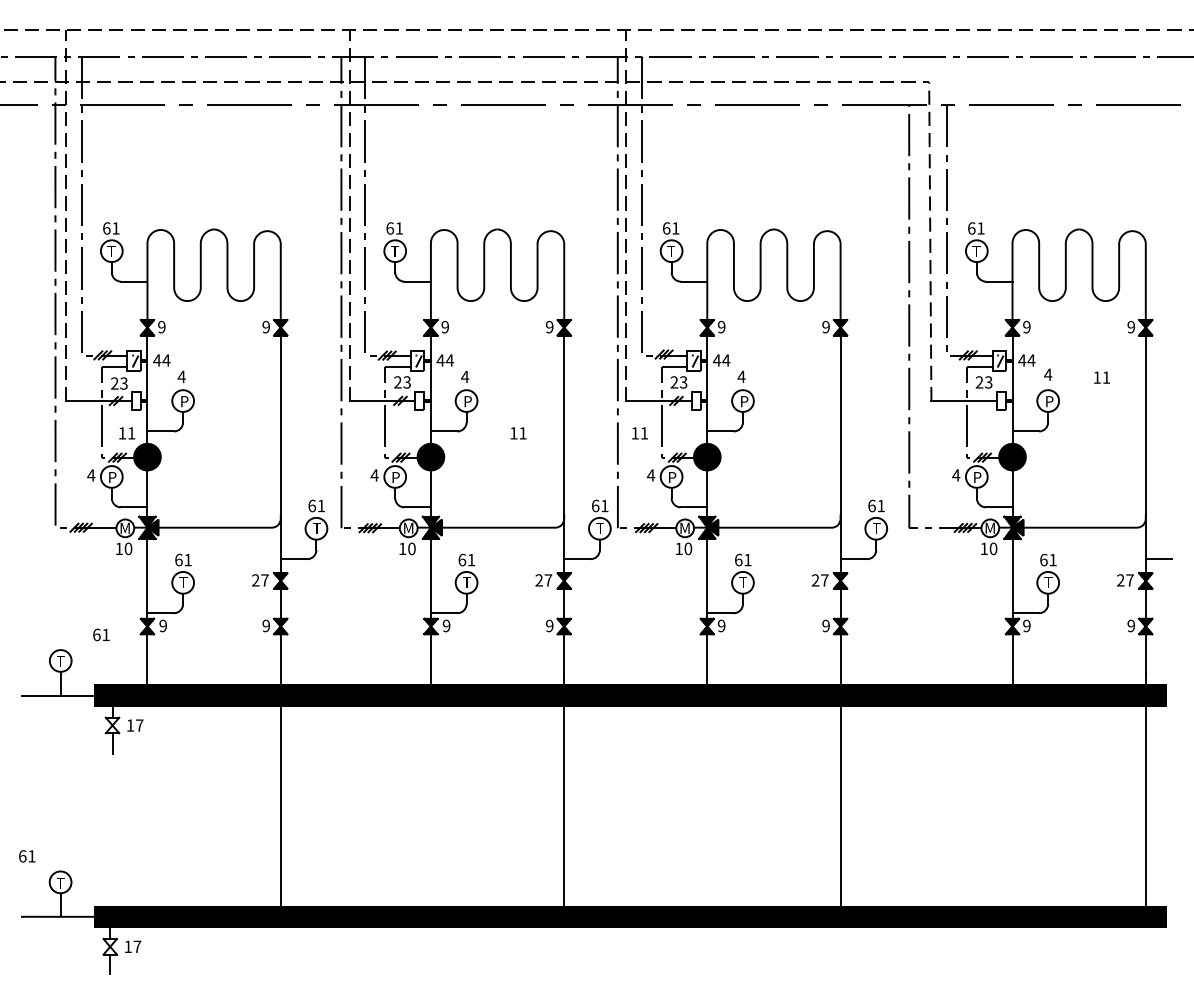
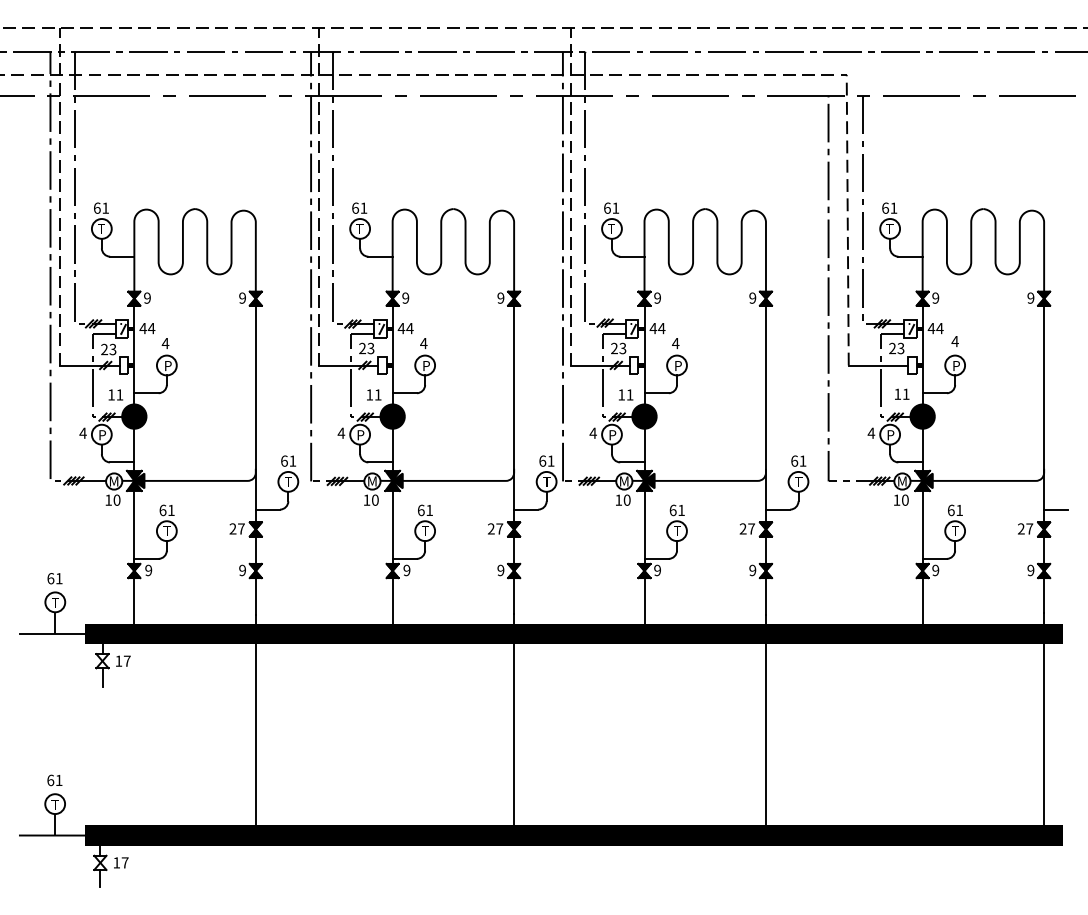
text: (1101, 377) -> (901, 394), moved
text: (518, 433) -> (374, 395), moved
text: (639, 433) -> (625, 395), moved
text: (101, 634) -> (55, 578), moved
text: (27, 856) -> (55, 780), moved

